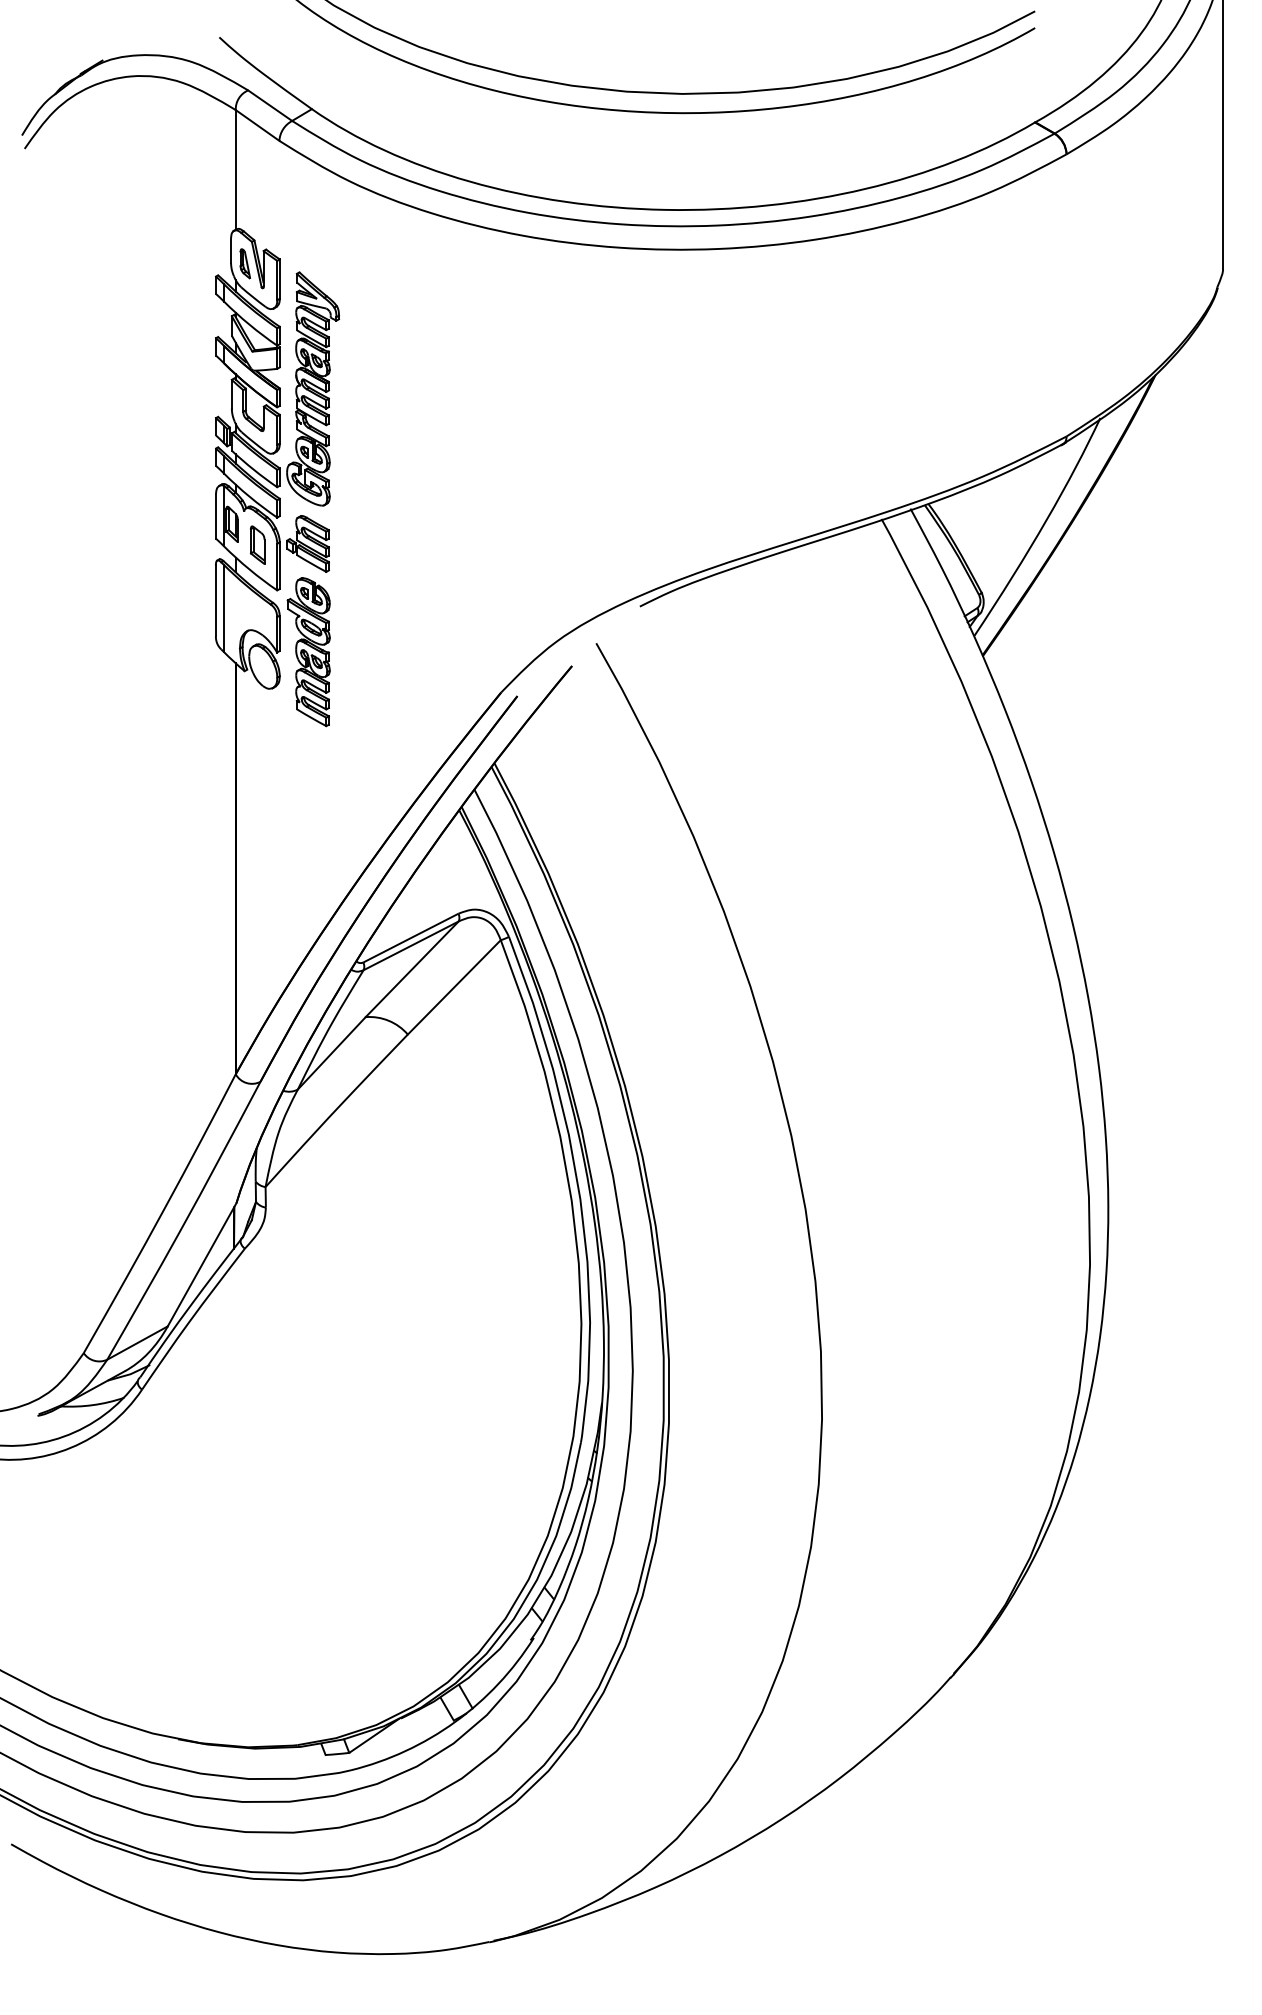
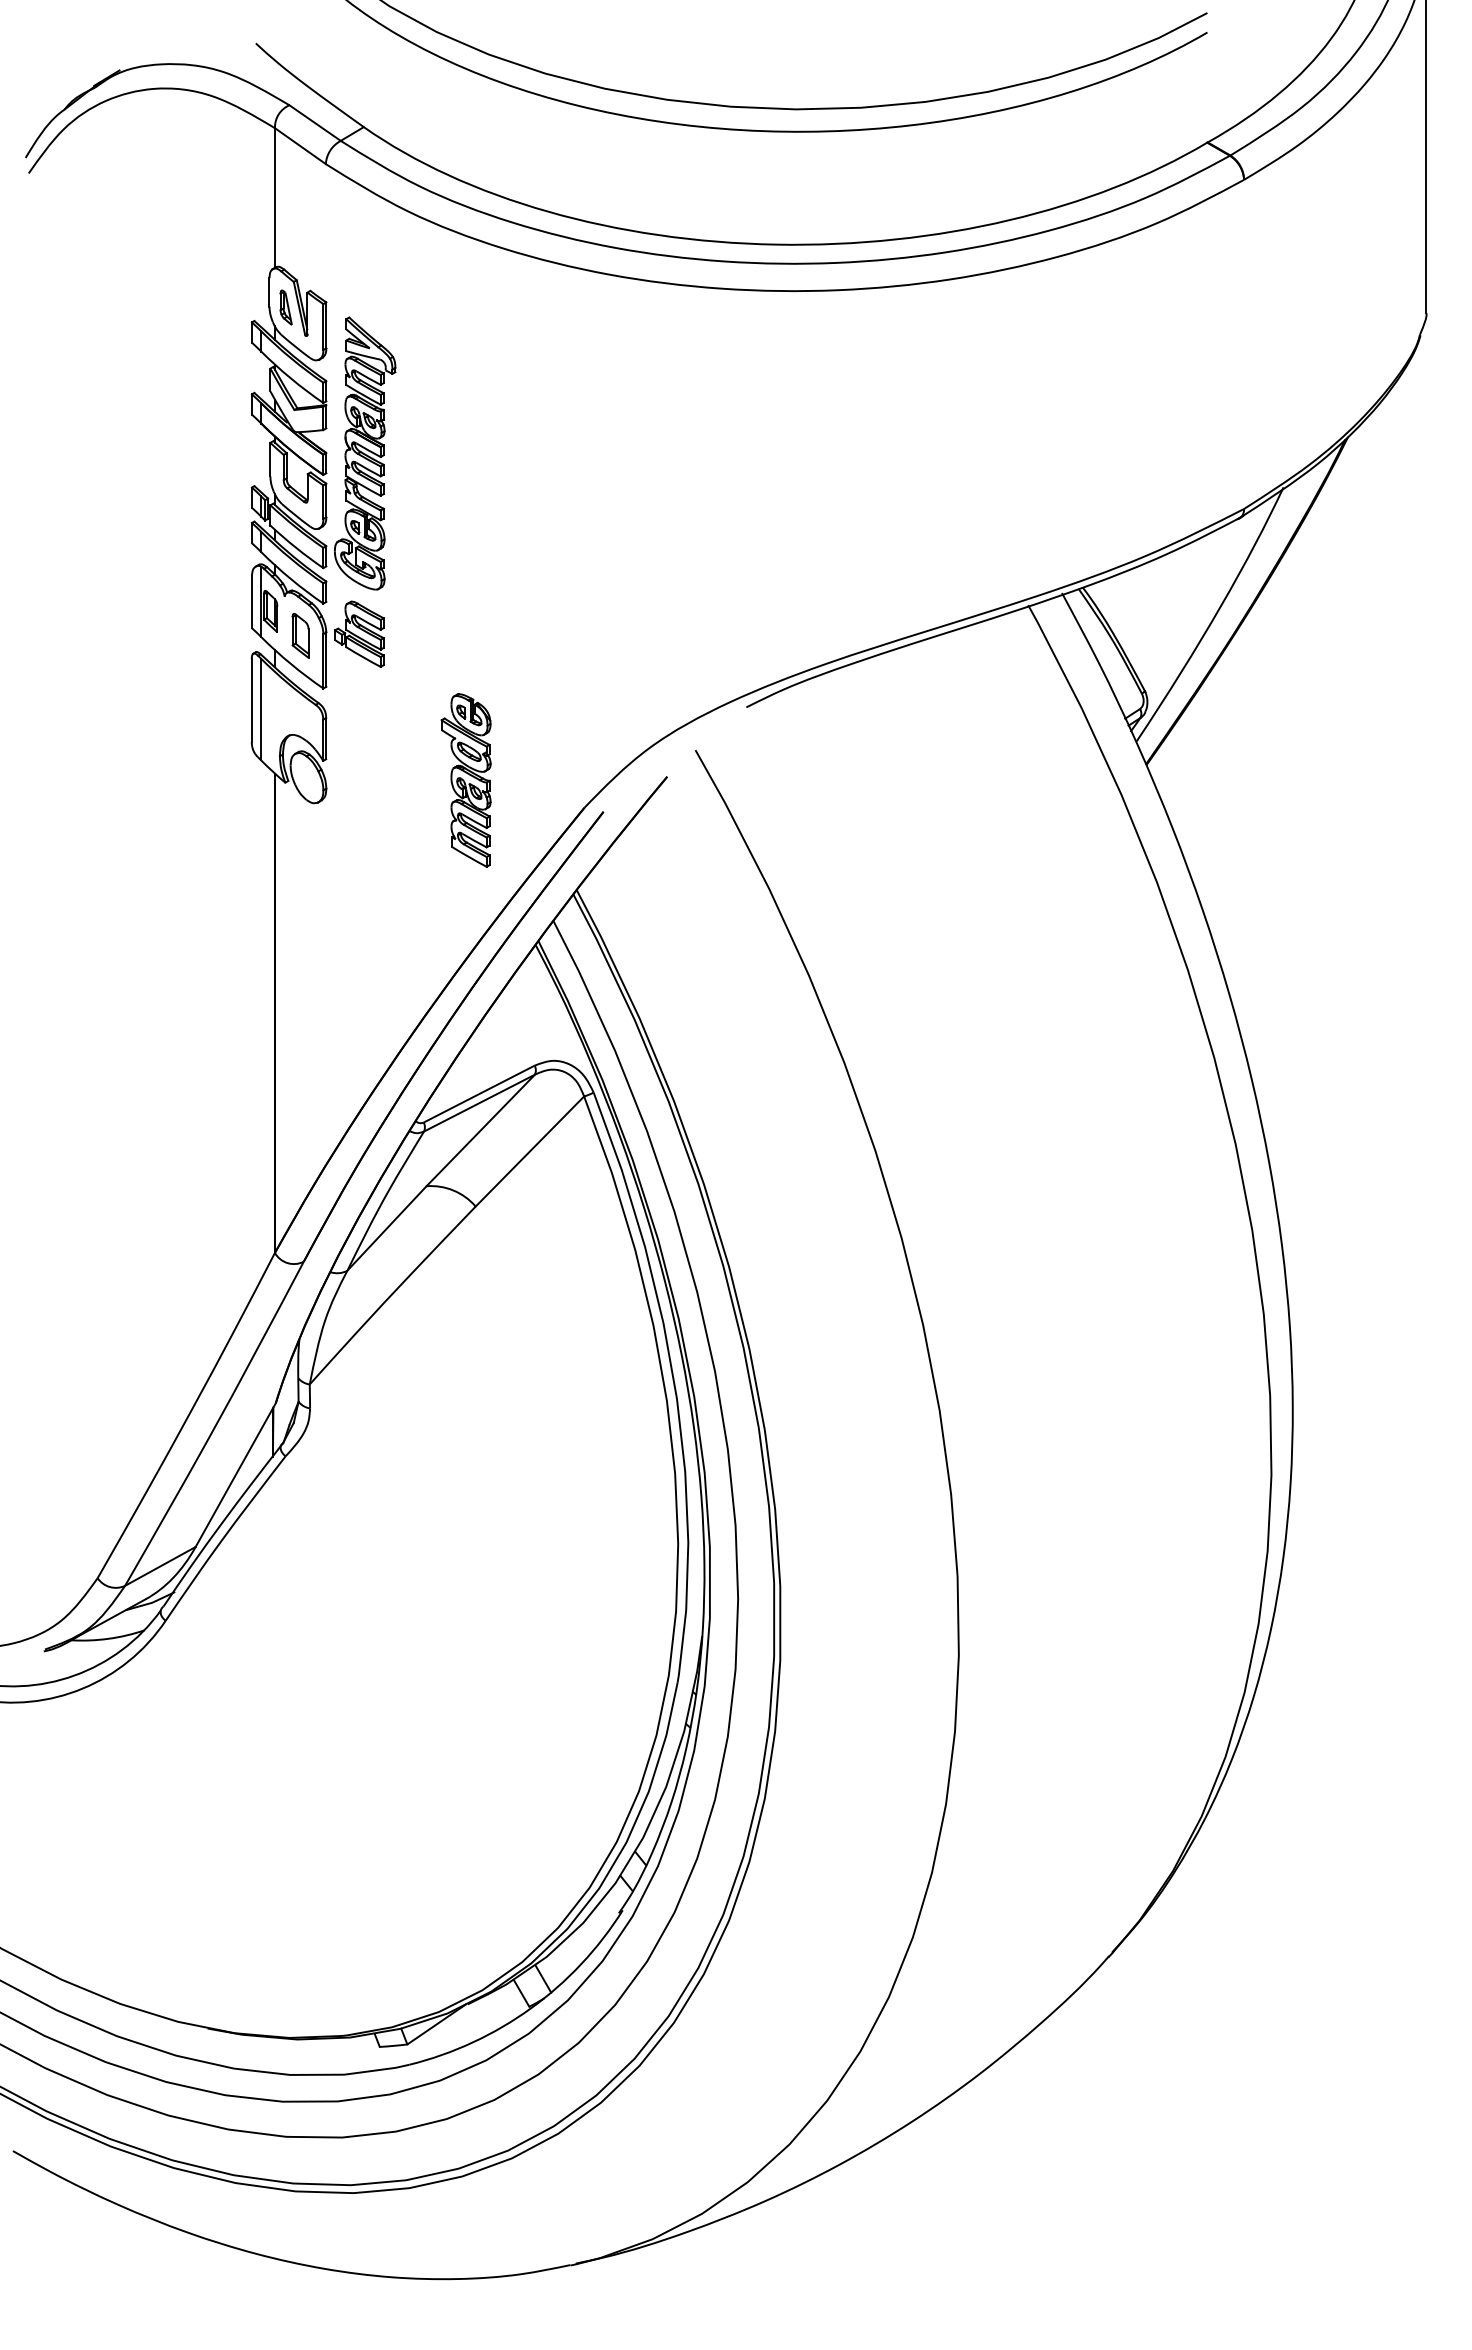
part: (308, 652) -> (465, 780), moved

